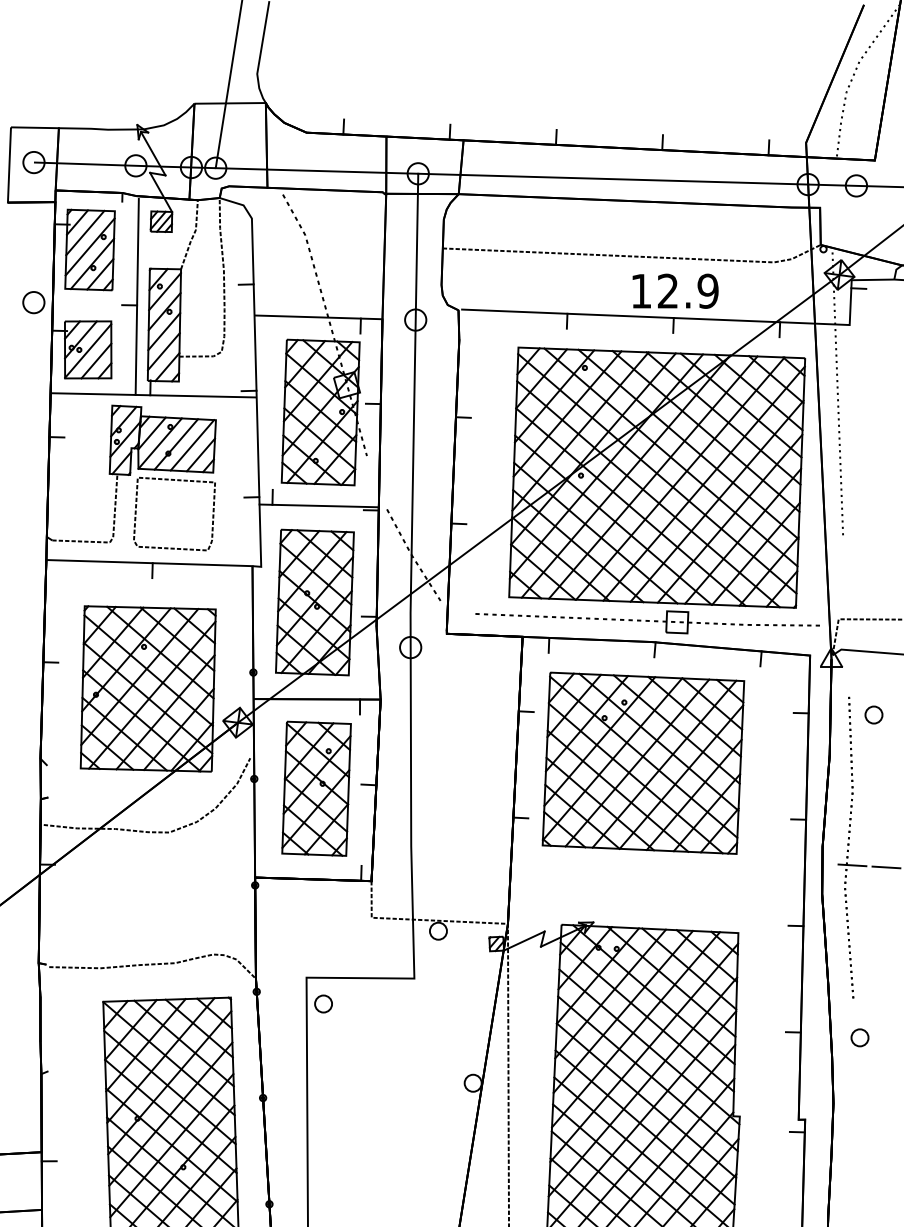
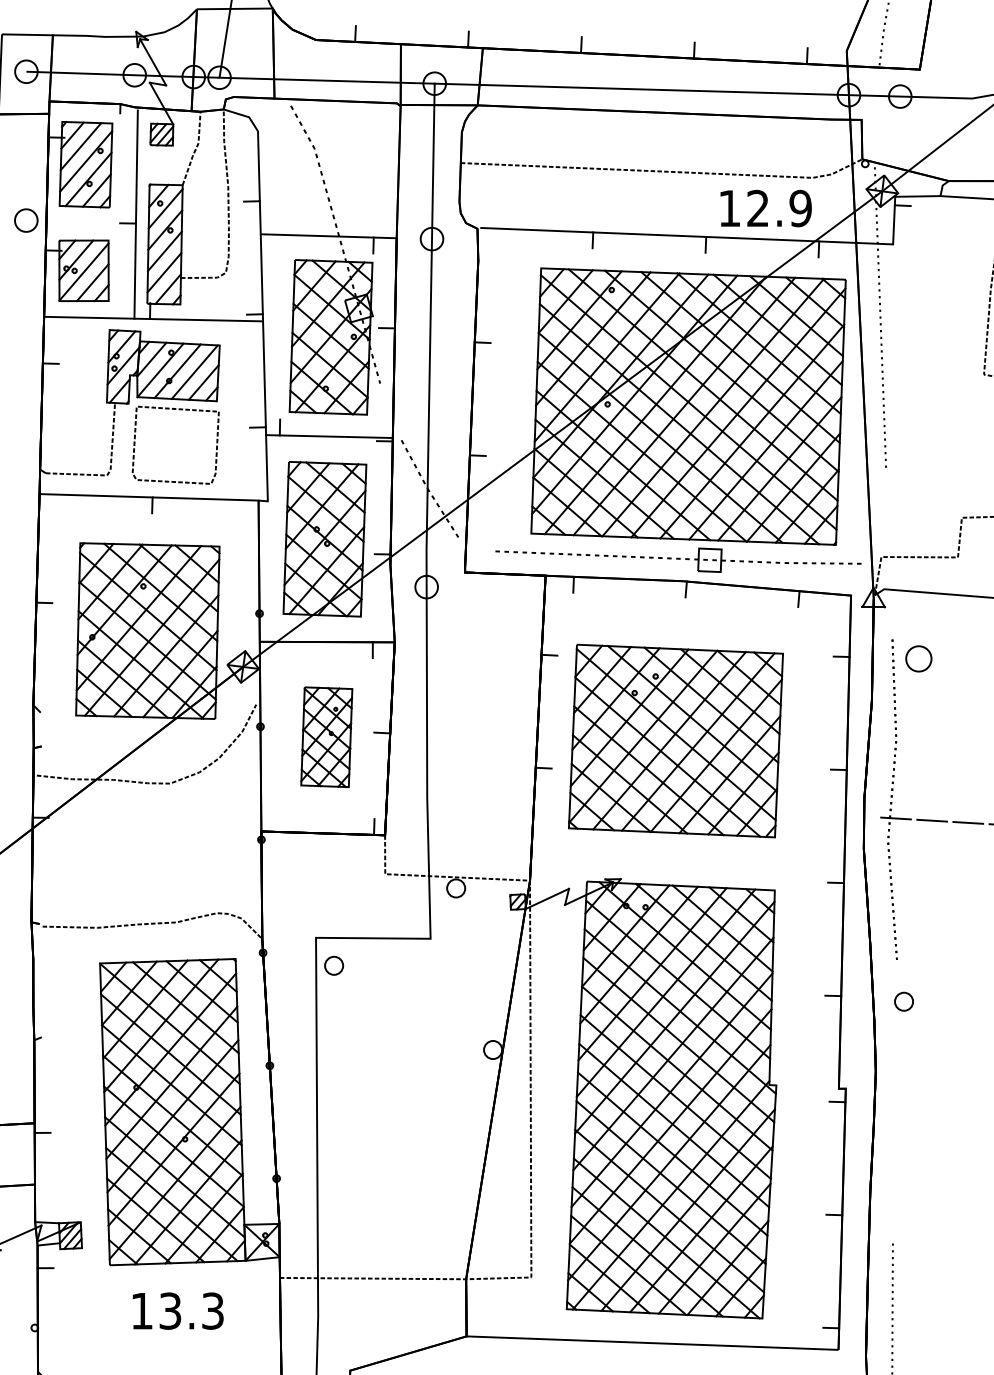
text: (675, 291) -> (765, 208), moved
part: (873, 714) -> (918, 658), size x1.4
part: (643, 762) -> (675, 740), moved
part: (316, 789) -> (326, 737), size x0.7

